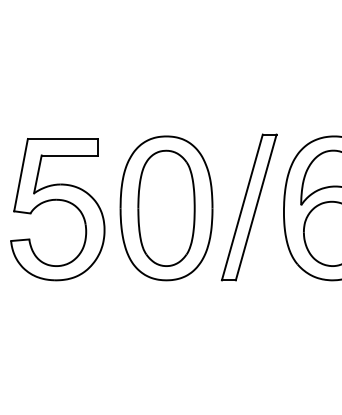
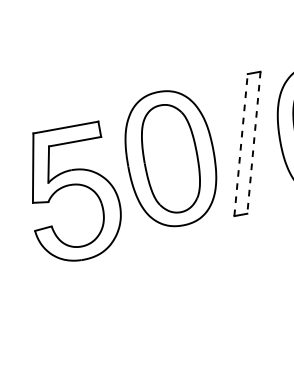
part: (61, 201) -> (75, 185), moved
line: (242, 207) -> (241, 145), solid -> dashed
line: (256, 207) -> (254, 142), solid -> dashed

